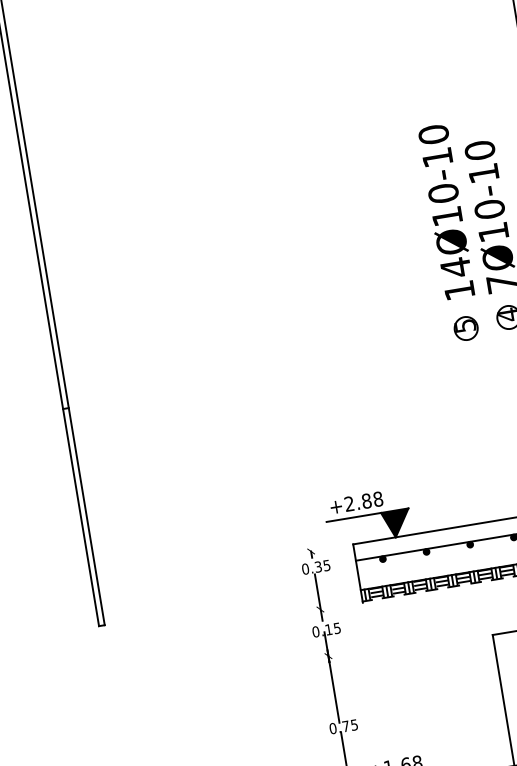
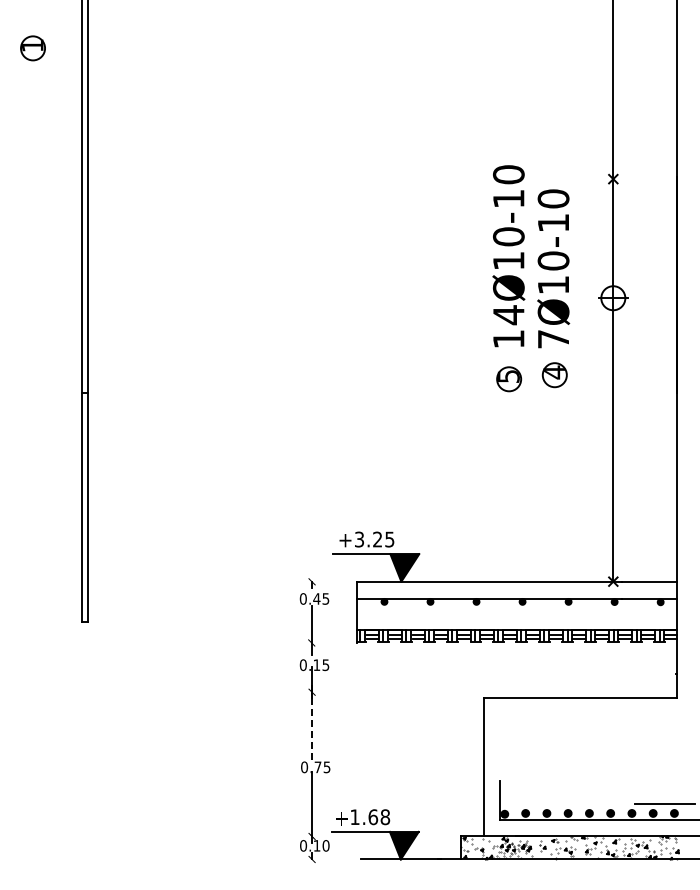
text: (363, 501) -> (374, 539), +2.88 -> +3.25
text: (317, 566) -> (316, 598), 0.35 -> 0.45
line: (334, 692) -> (312, 730), solid -> dashed

